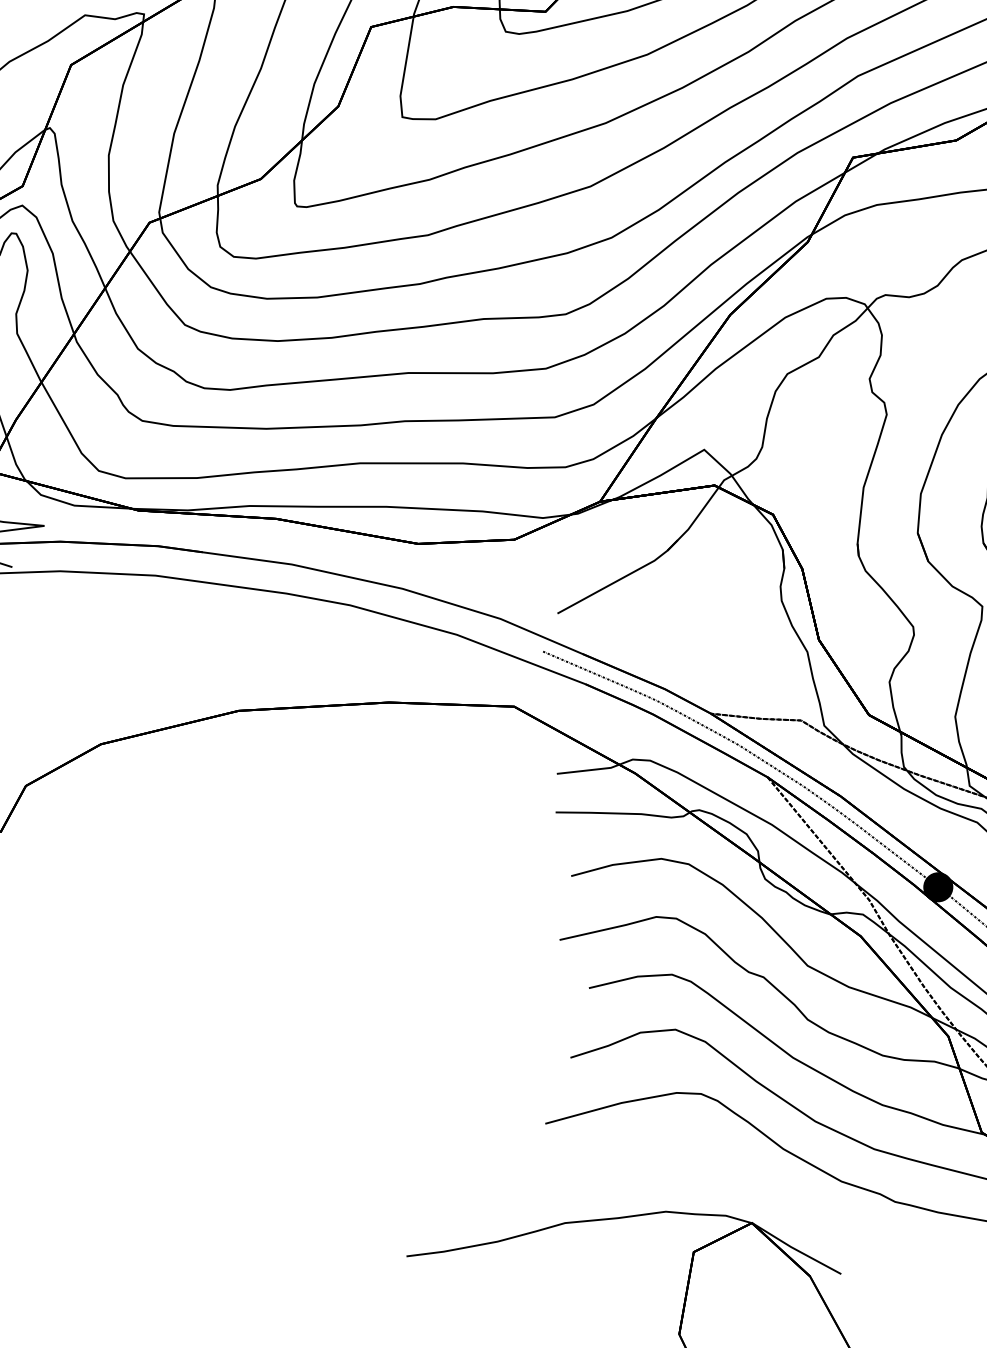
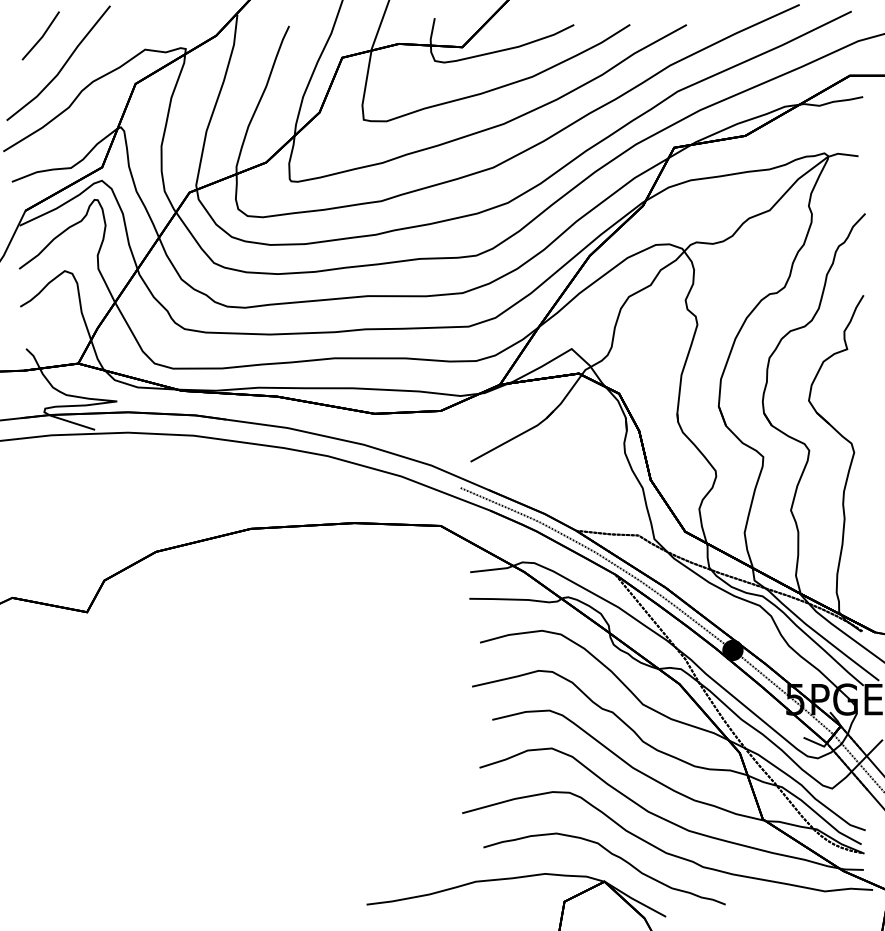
part: (763, 1185) -> (612, 855), added

